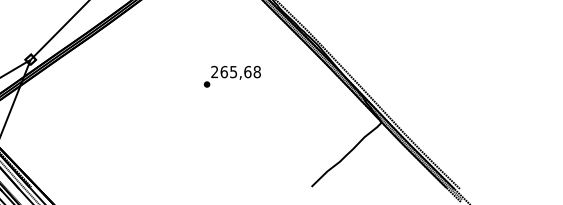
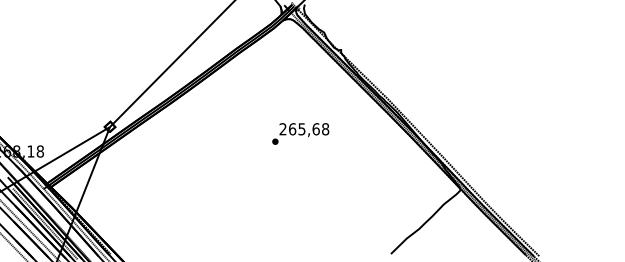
text: (232, 76) -> (300, 133), moved

